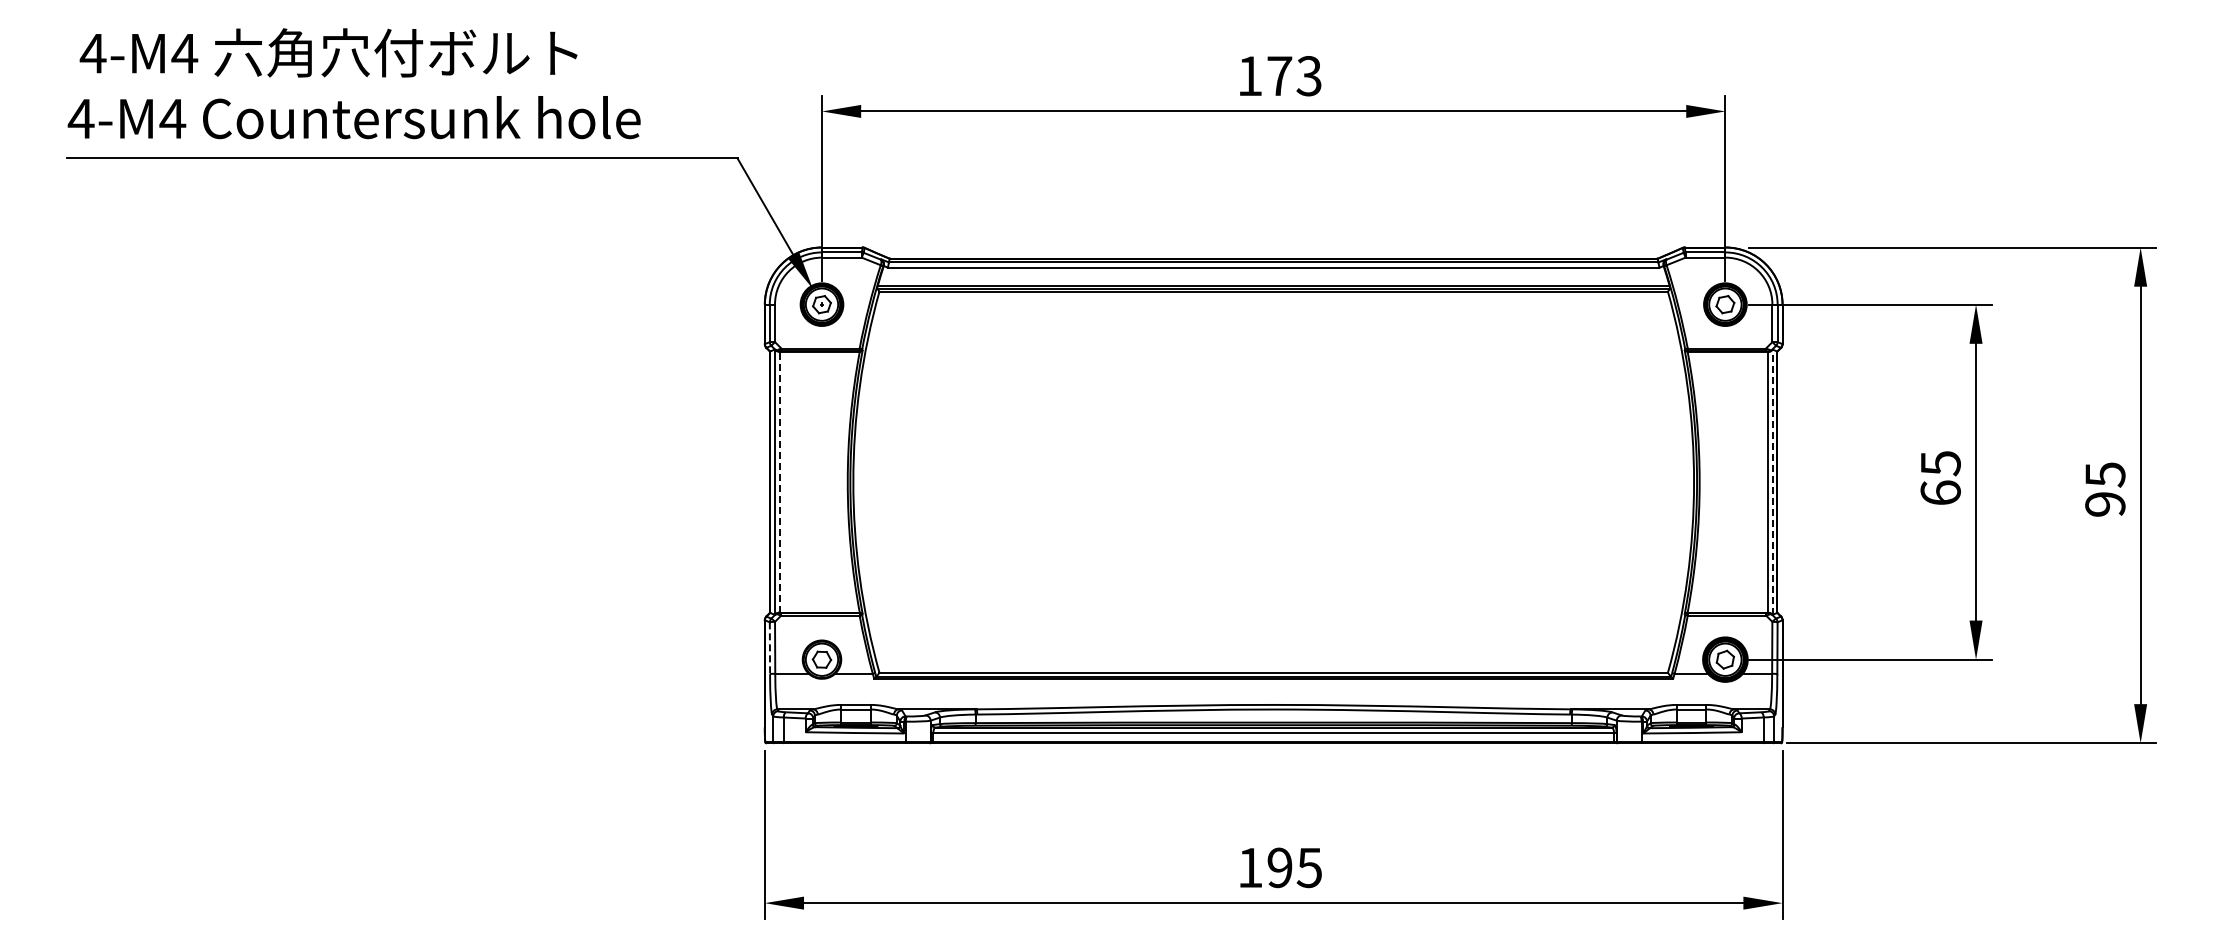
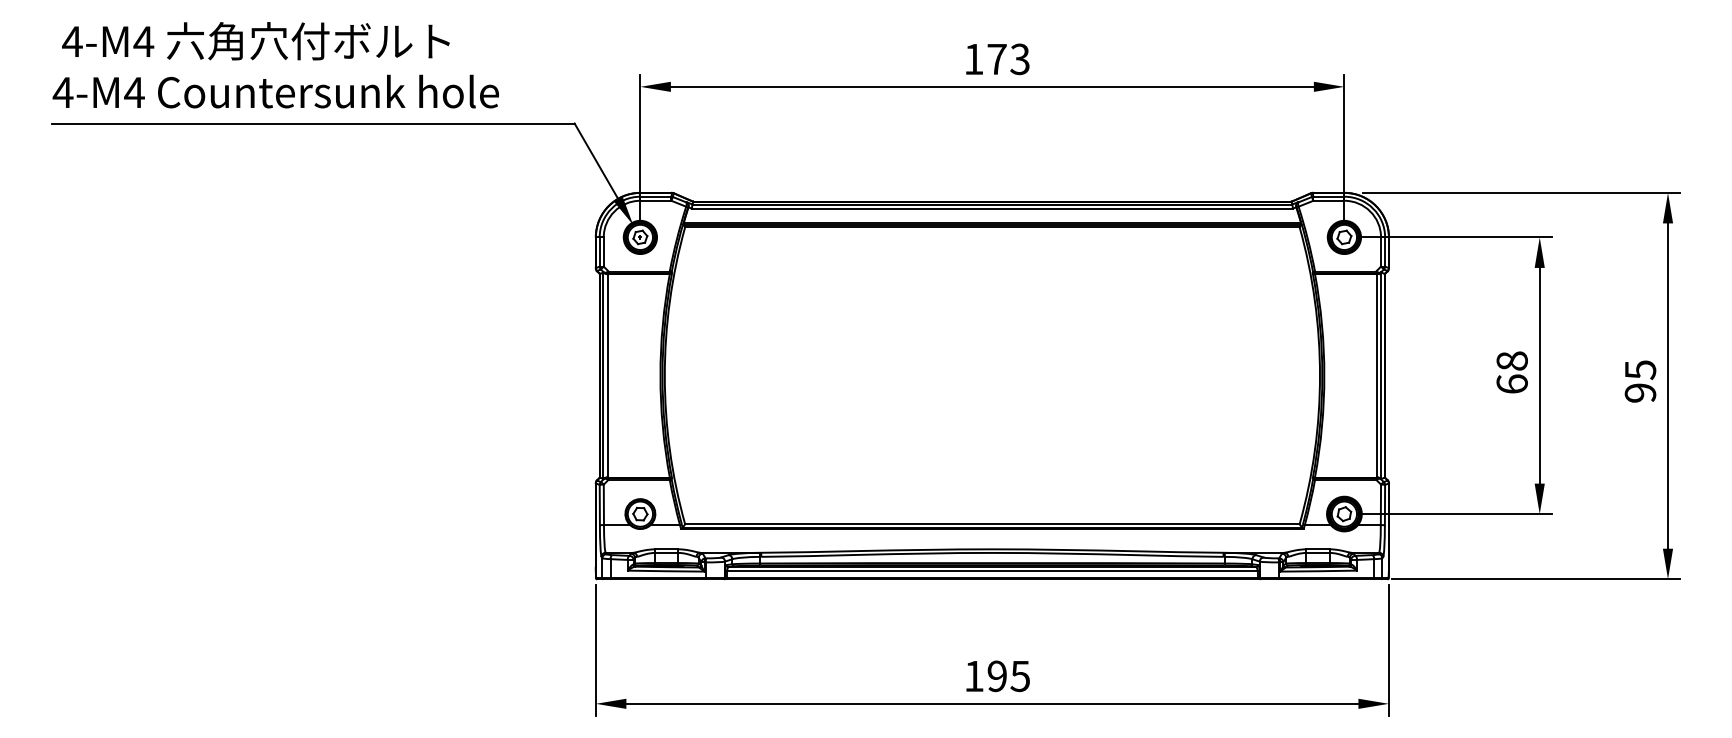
text: (1940, 463) -> (1512, 361), 65 -> 68
line: (779, 482) -> (607, 376), dashed -> solid
line: (1772, 482) -> (1381, 376), dashed -> solid
line: (769, 648) -> (599, 505), dashed -> solid

